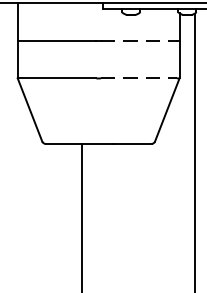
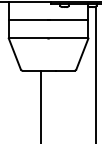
line: (139, 41) -> (68, 20), dashed -> solid
line: (139, 78) -> (68, 38), dashed -> solid

